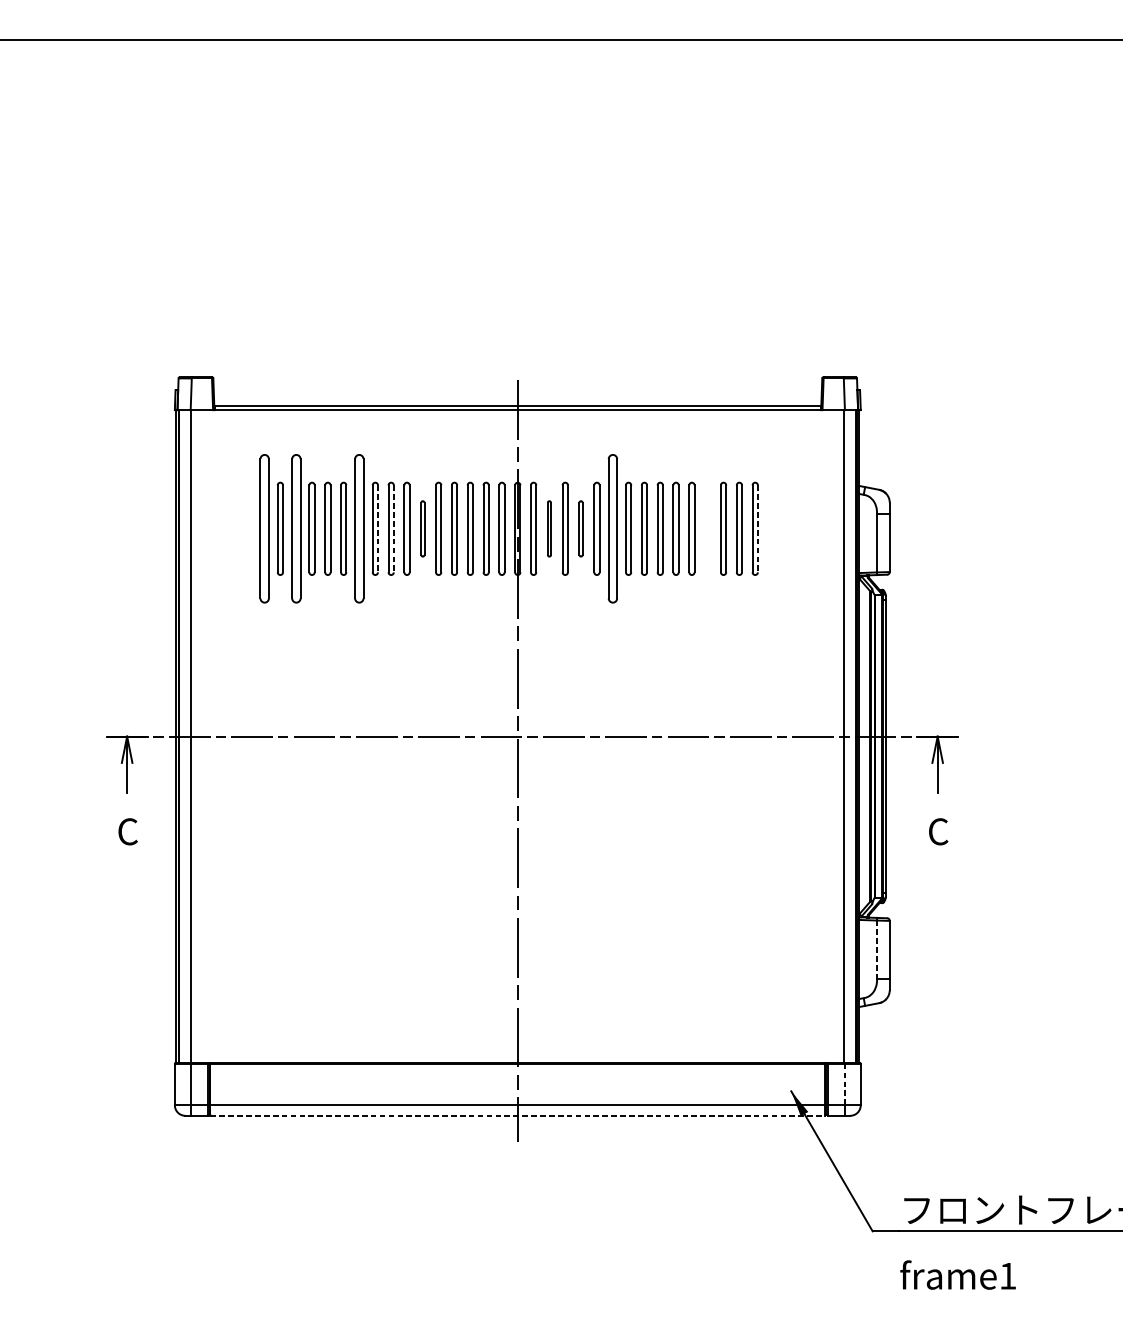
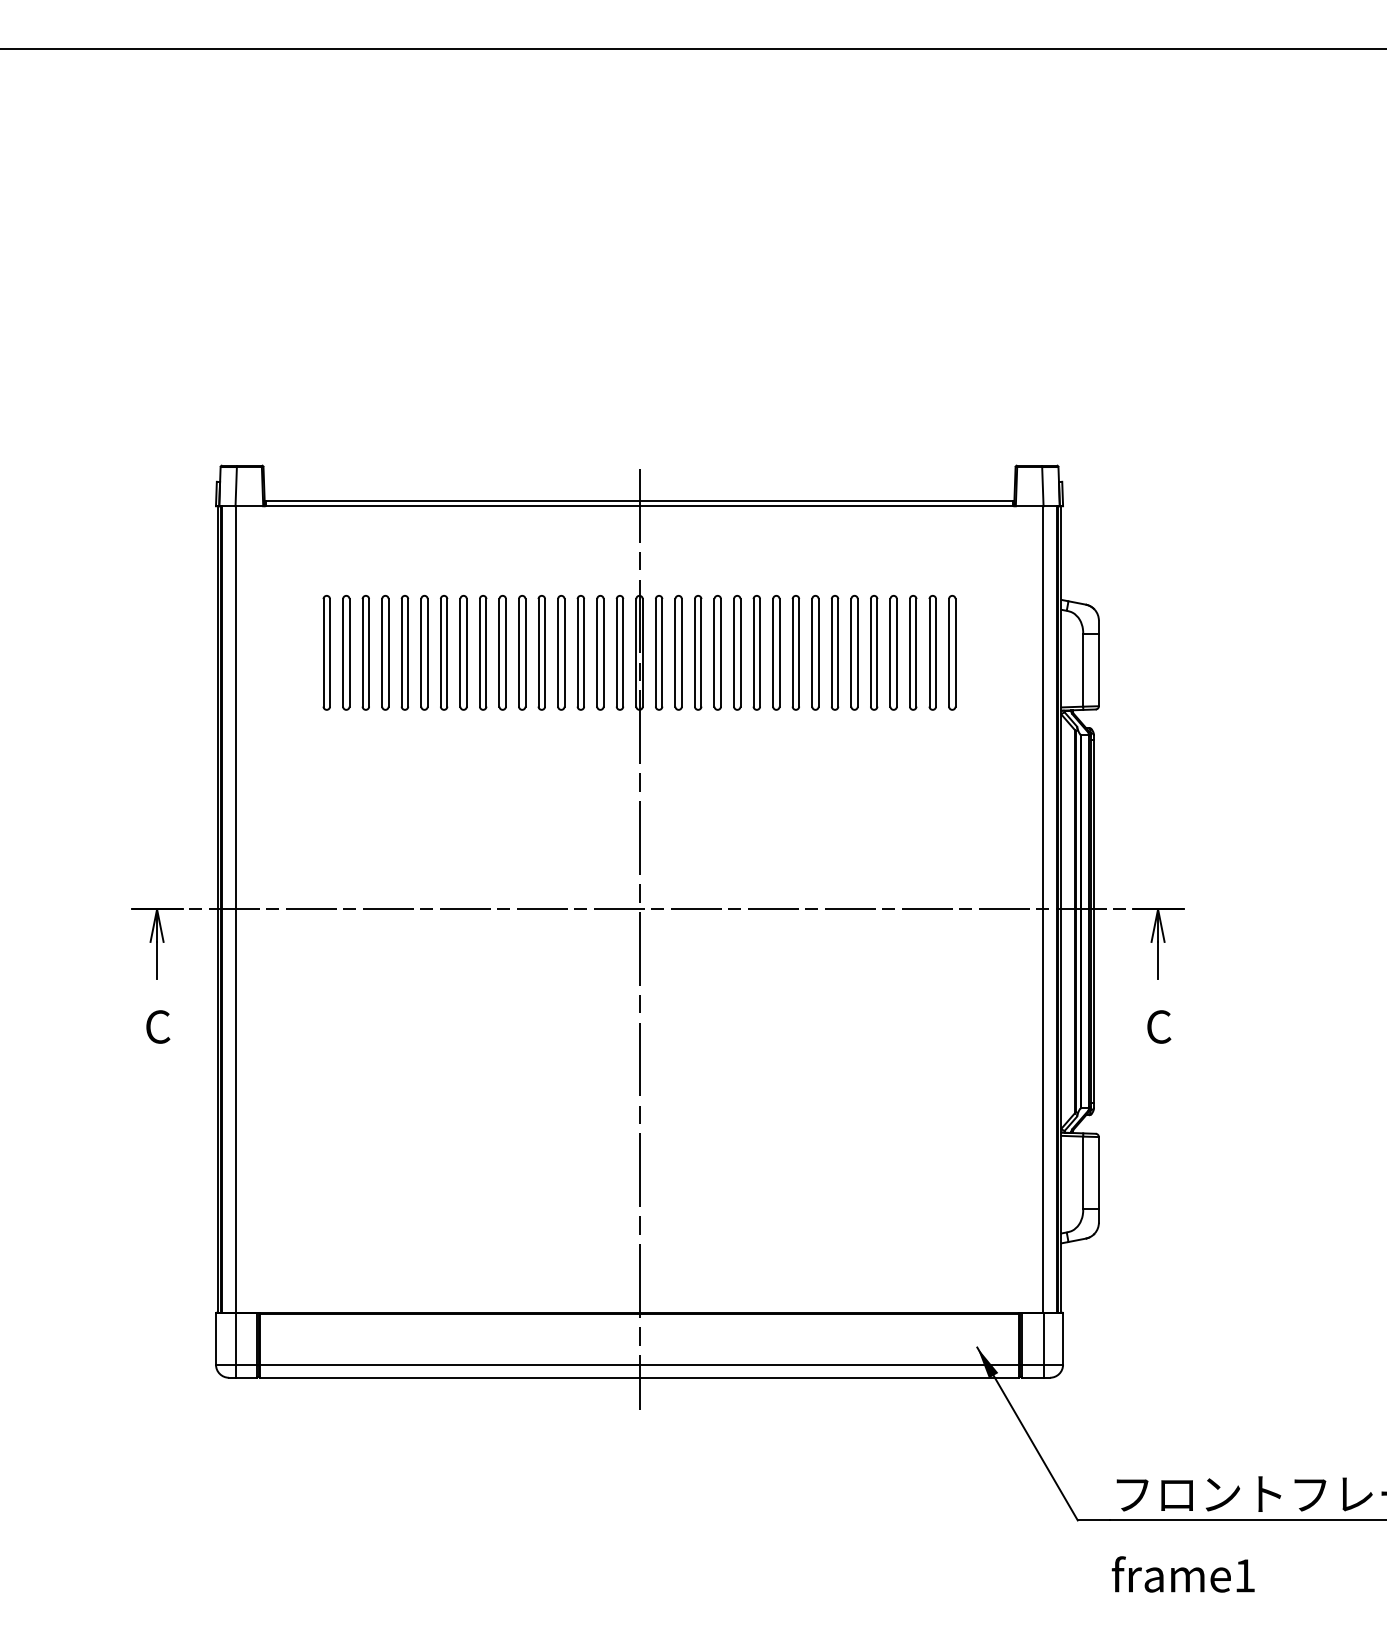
part: (264, 528) -> (326, 652), size x0.62
part: (295, 528) -> (365, 652), size x0.62
part: (359, 528) -> (444, 652), size x0.62
line: (377, 528) -> (466, 652), dashed -> solid
line: (393, 528) -> (486, 652), dashed -> solid
part: (423, 528) -> (522, 652), size x1.67
part: (549, 528) -> (678, 652), size x1.67
part: (580, 528) -> (717, 652), size x1.67
part: (612, 528) -> (756, 652), size x0.62
part: (708, 528) -> (874, 652), added
line: (758, 528) -> (936, 652), dashed -> solid
part: (771, 528) -> (952, 652), added
line: (877, 950) -> (1083, 1173), dashed -> solid
line: (844, 1084) -> (1043, 1339), dashed -> solid
line: (517, 1115) -> (639, 1377), dashed -> solid

